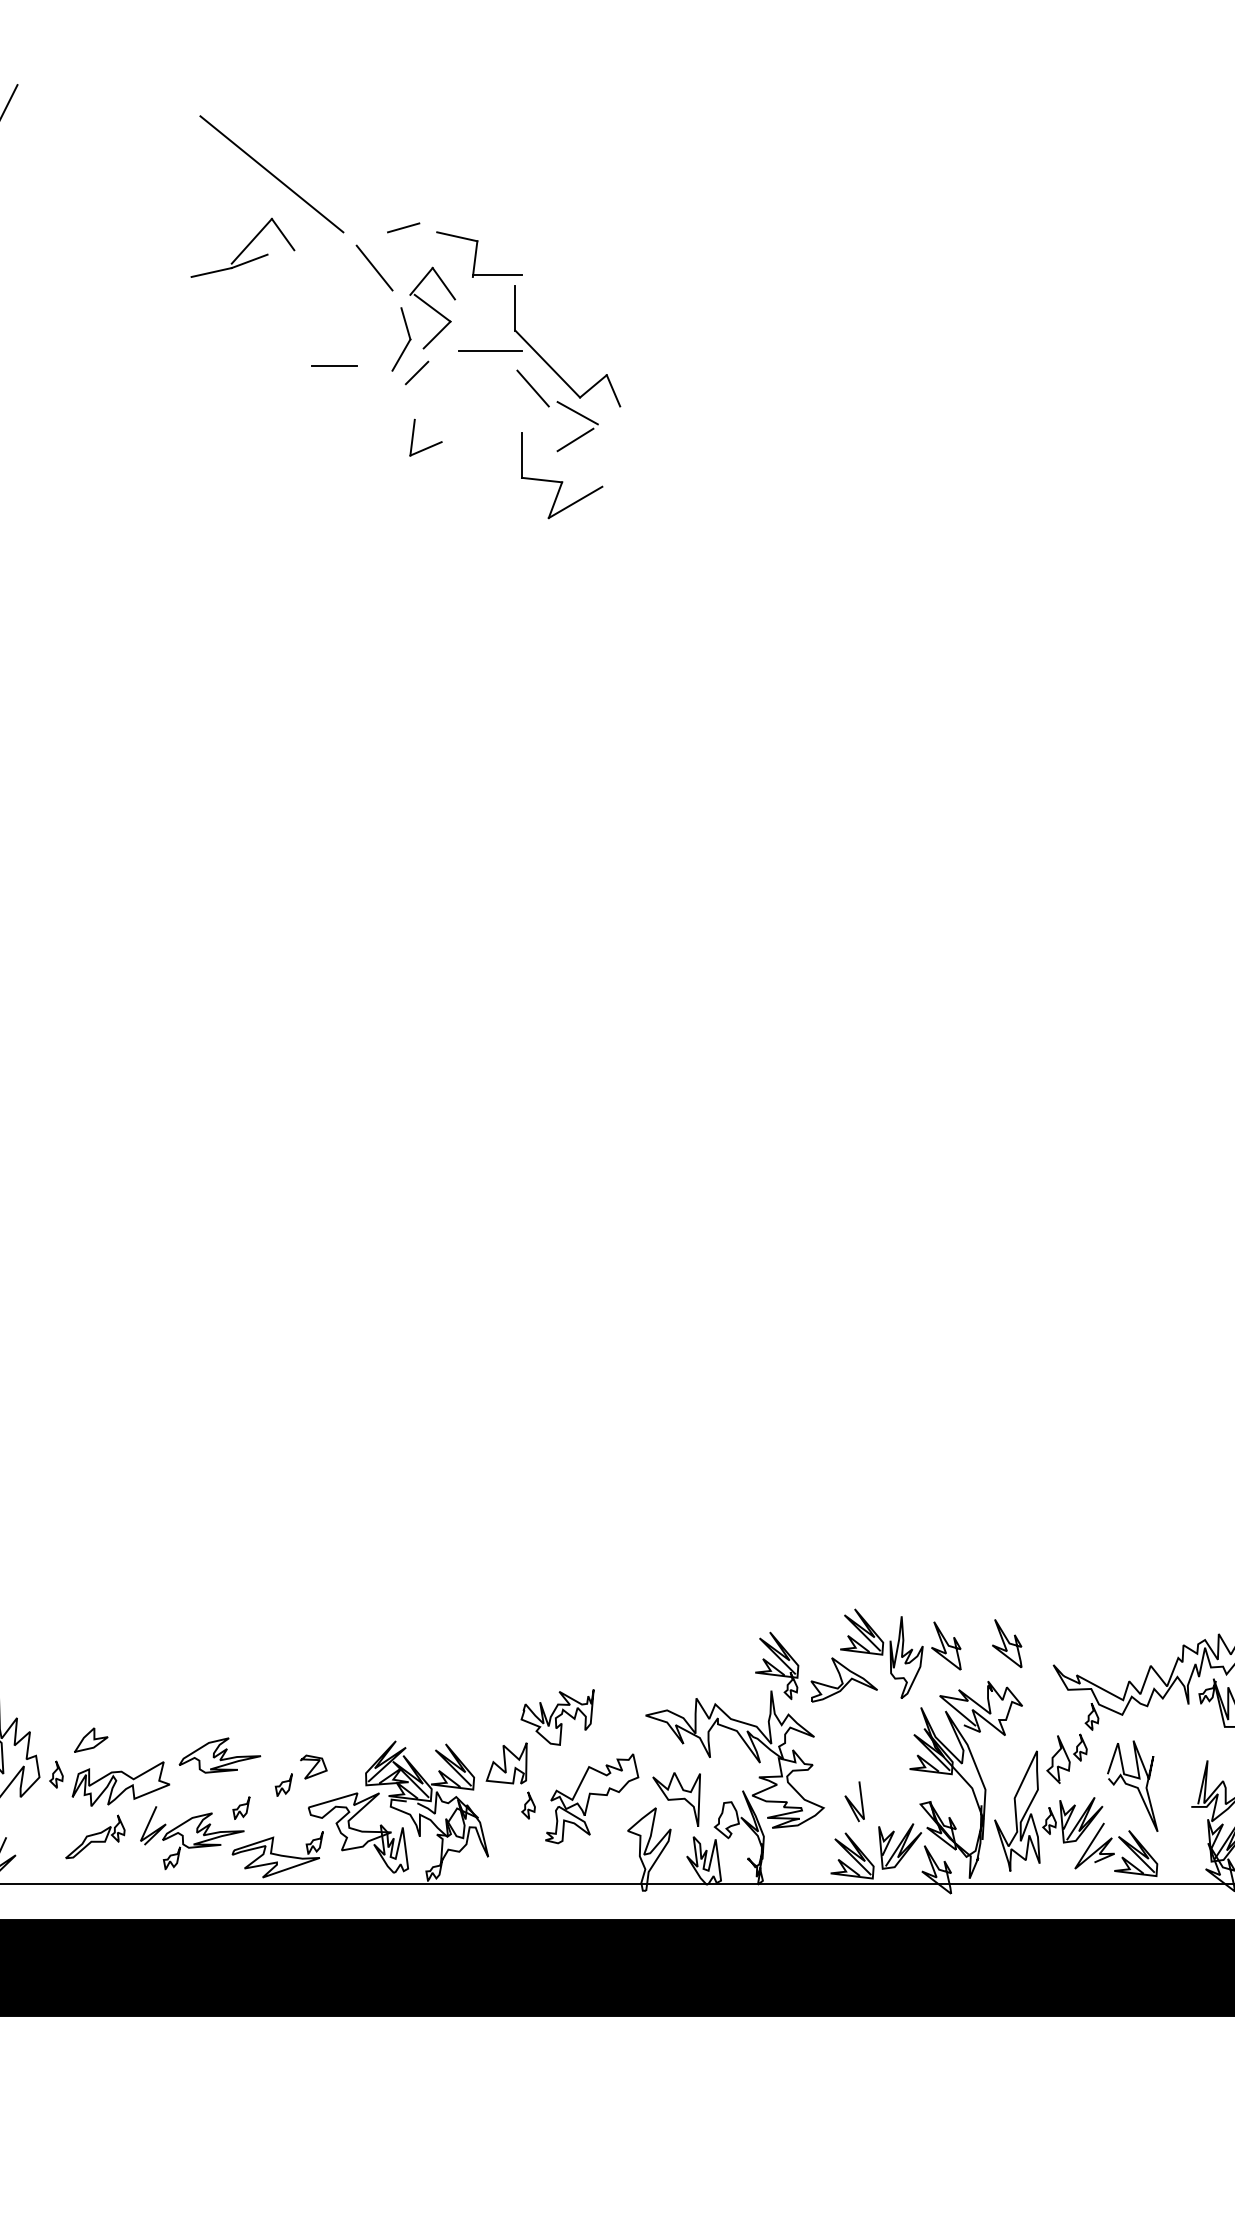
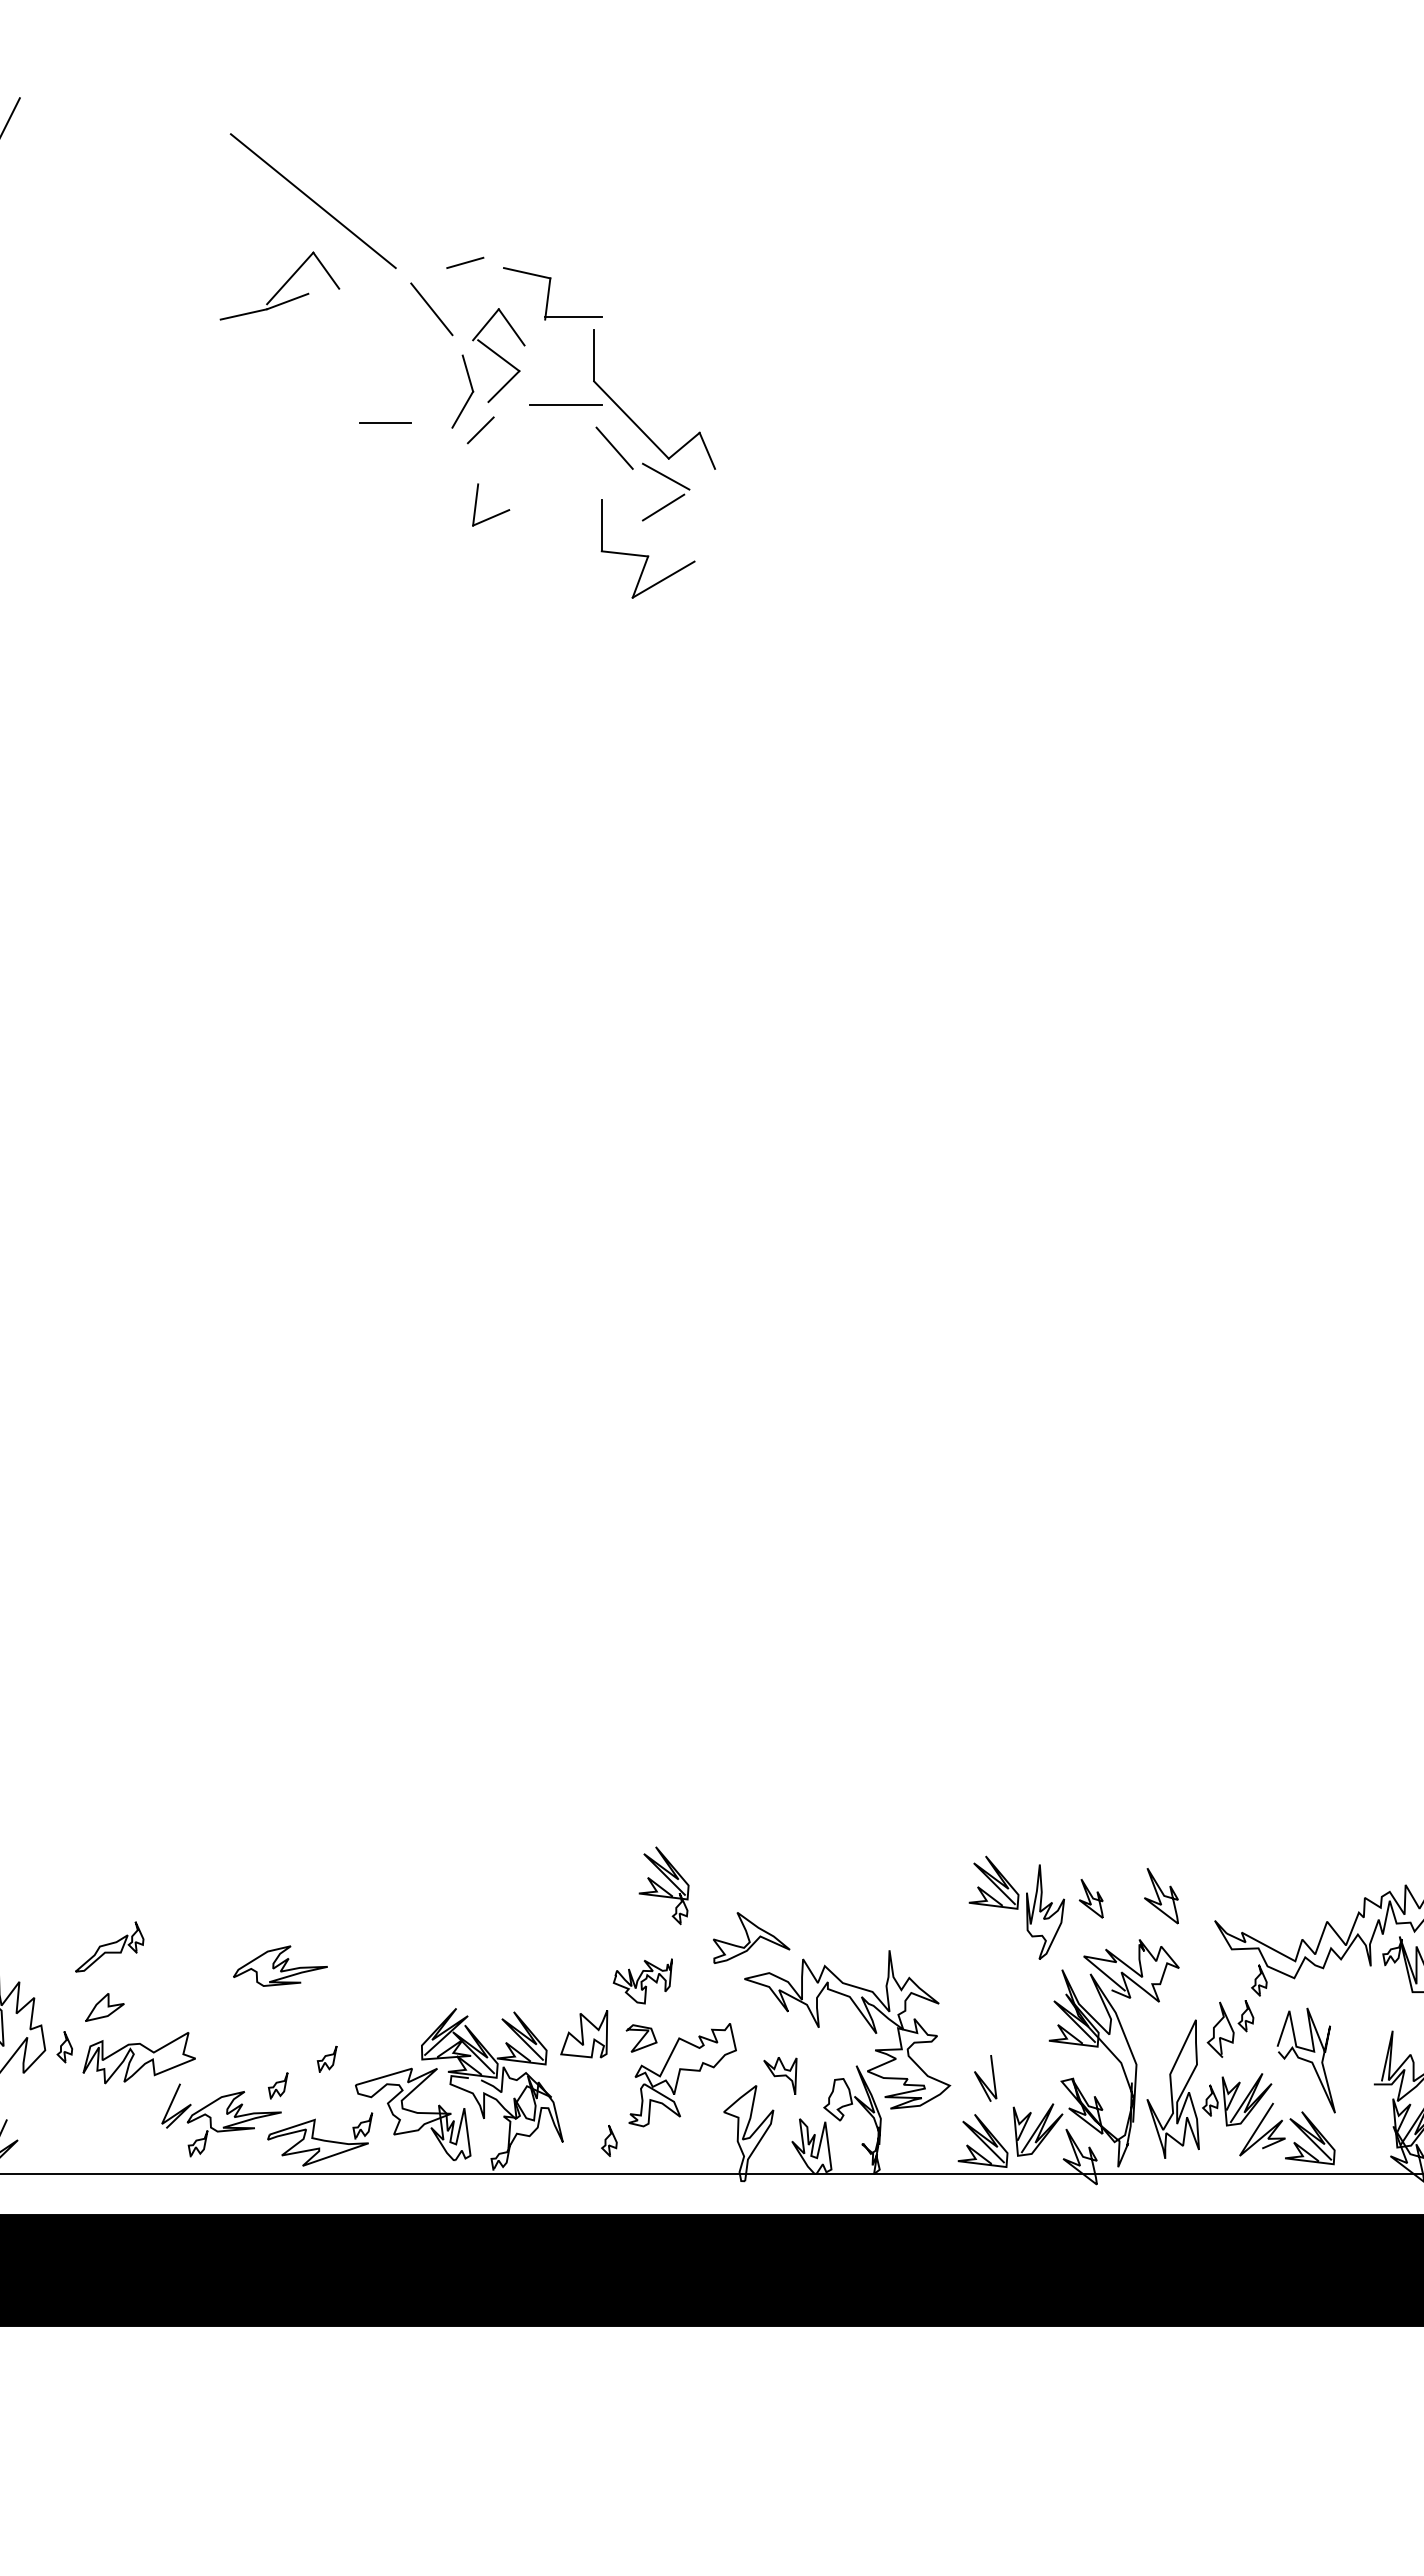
part: (945, 1645) -> (1090, 1898), size x0.7
part: (776, 1665) -> (663, 1885), moved
part: (844, 1679) -> (751, 1937), moved
part: (557, 1717) -> (642, 1981), size x0.7
part: (220, 1754) -> (280, 1965), moved
curve: (313, 1767) -> (641, 2038), moved
part: (676, 1799) -> (780, 2075), size x0.6
curve: (526, 1804) -> (607, 2139), moved
part: (95, 1836) -> (109, 1946), moved

